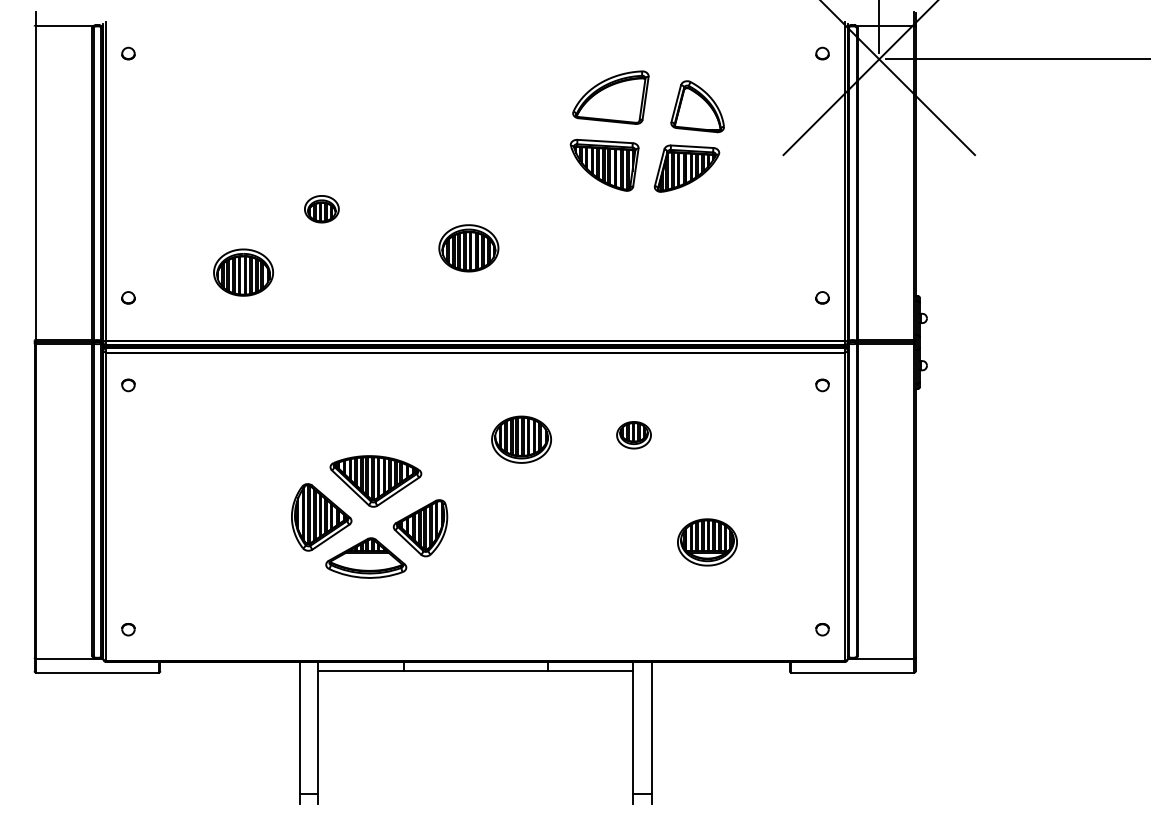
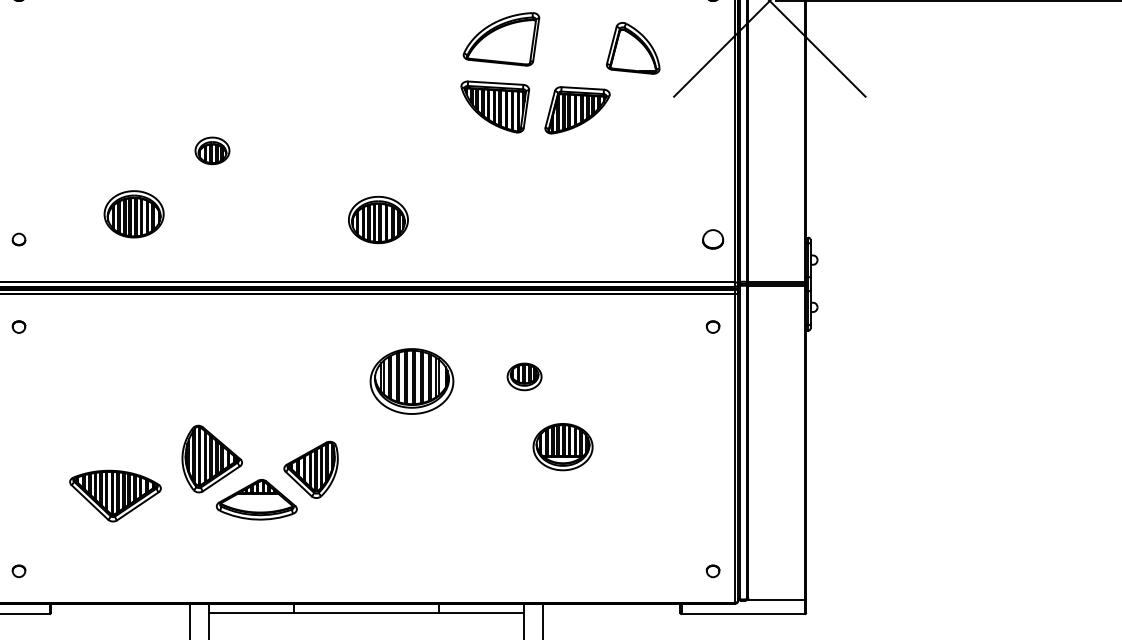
part: (697, 106) -> (633, 48), moved
part: (468, 248) -> (378, 220), moved
part: (822, 297) -> (713, 239), size x1.6
part: (521, 439) -> (412, 381), size x1.4
part: (375, 481) -> (115, 496), moved
part: (707, 542) -> (563, 447), moved

